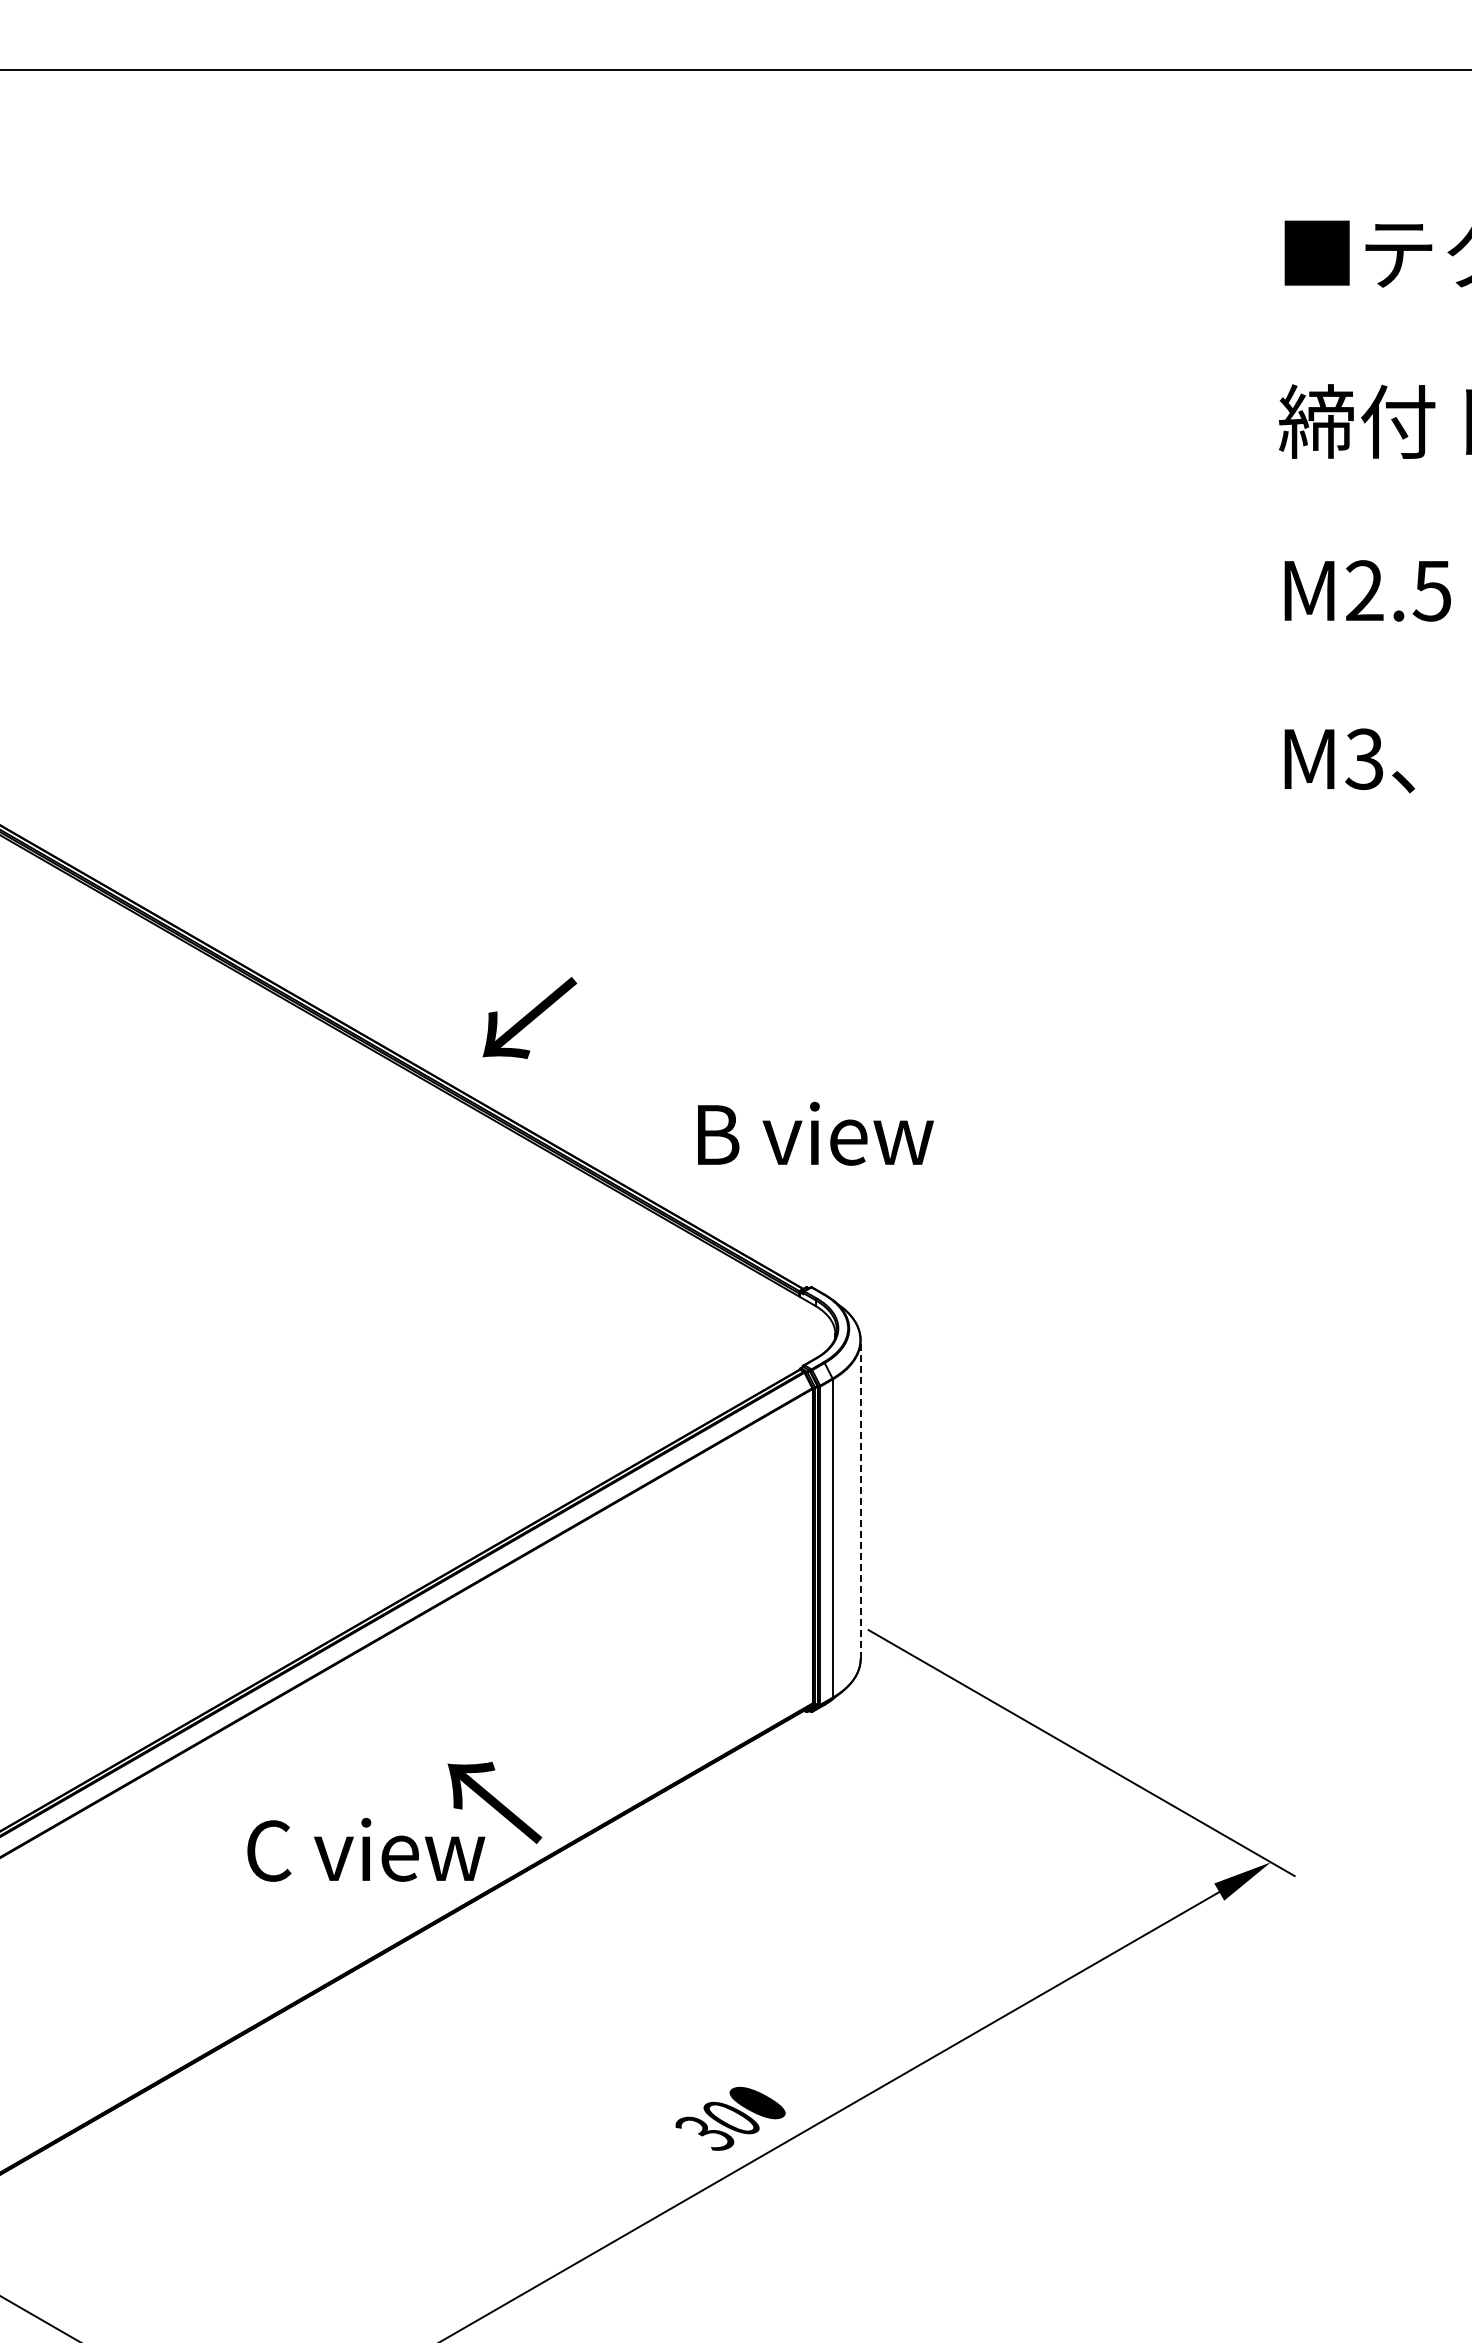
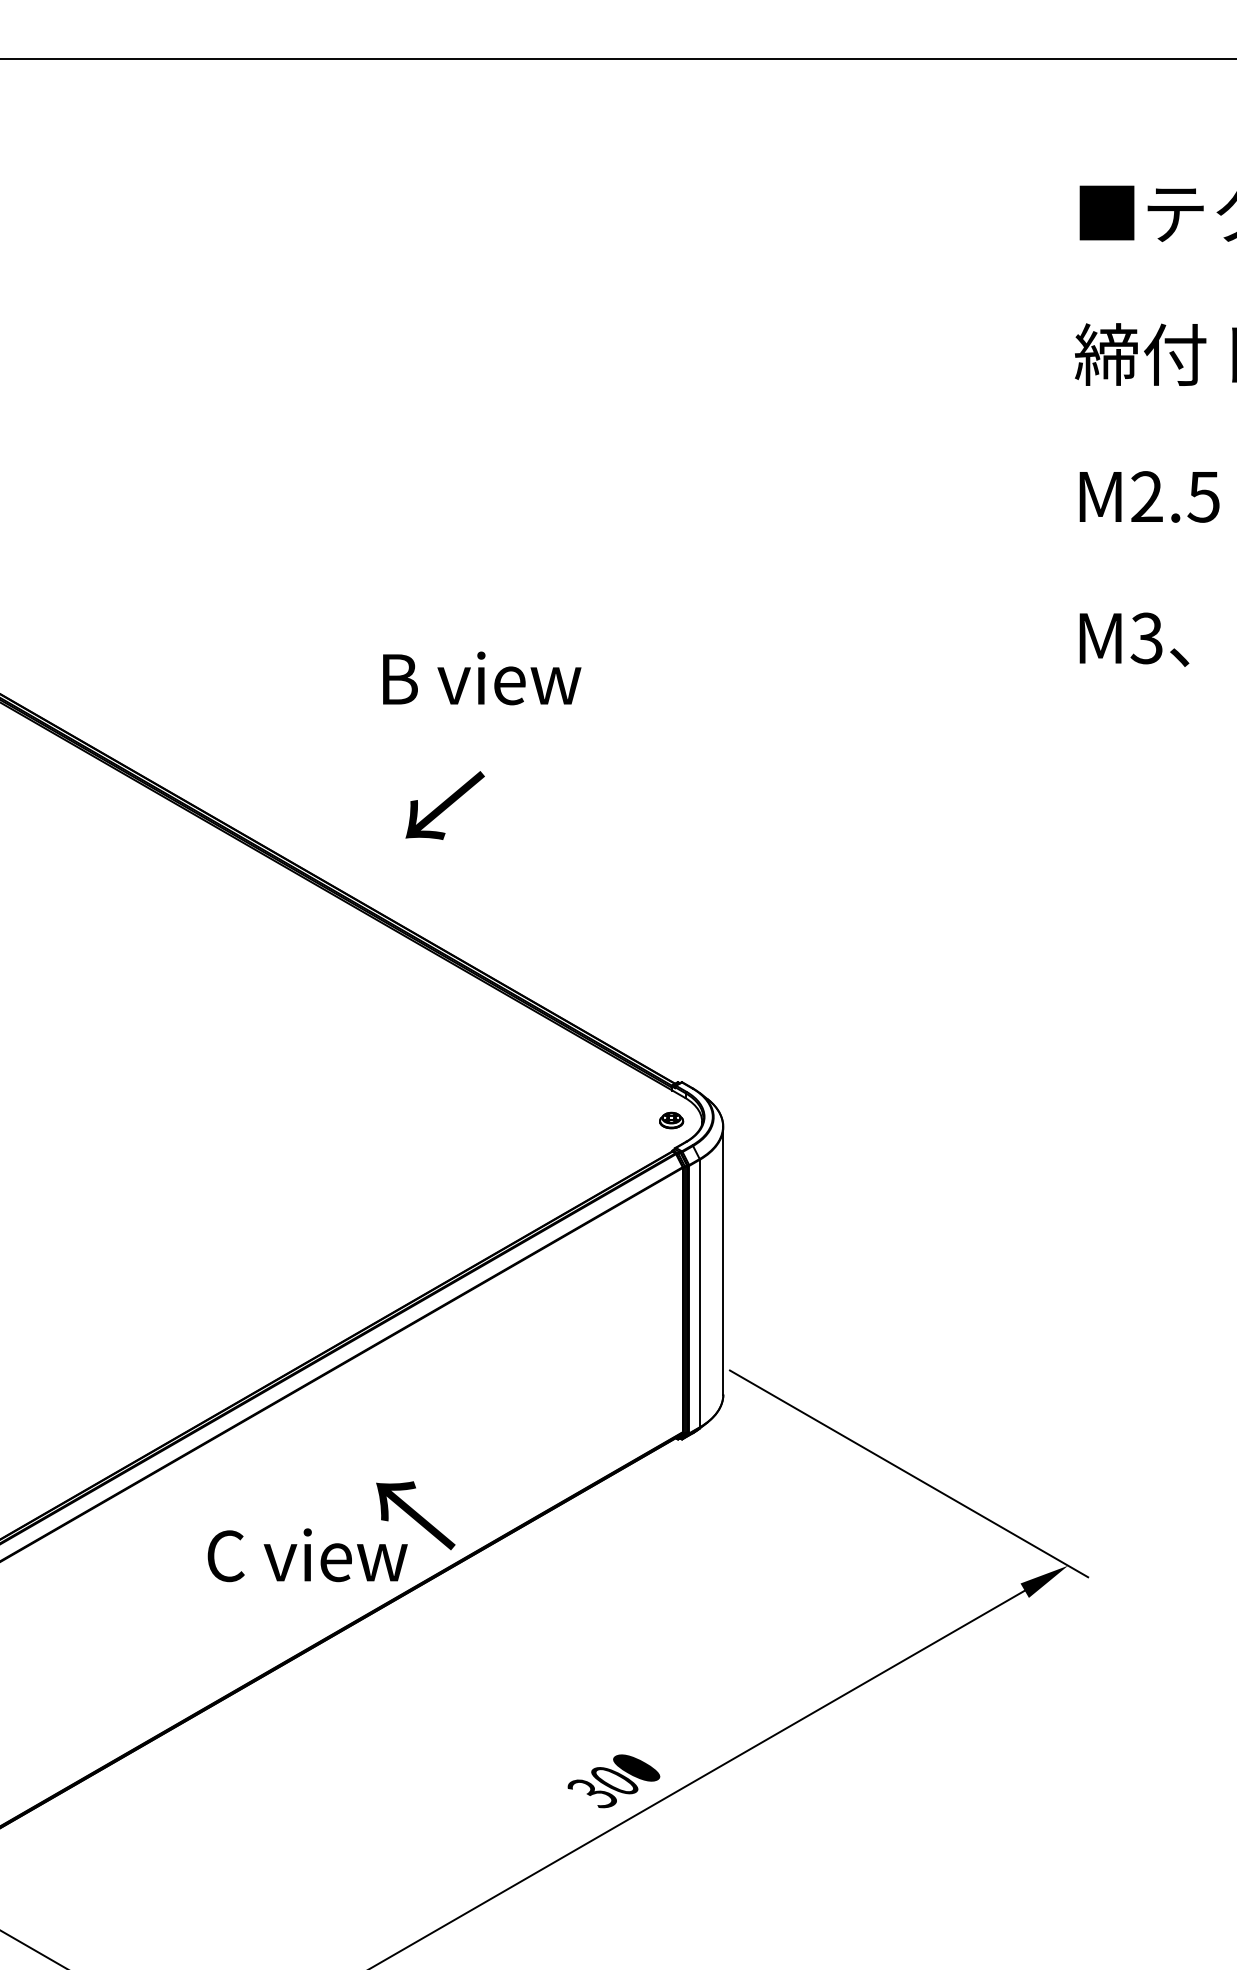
text: (529, 1017) -> (444, 805), moved
text: (815, 1133) -> (481, 678), moved
part: (798, 1332) -> (671, 1120), added
line: (860, 1499) -> (723, 1260), dashed -> solid

